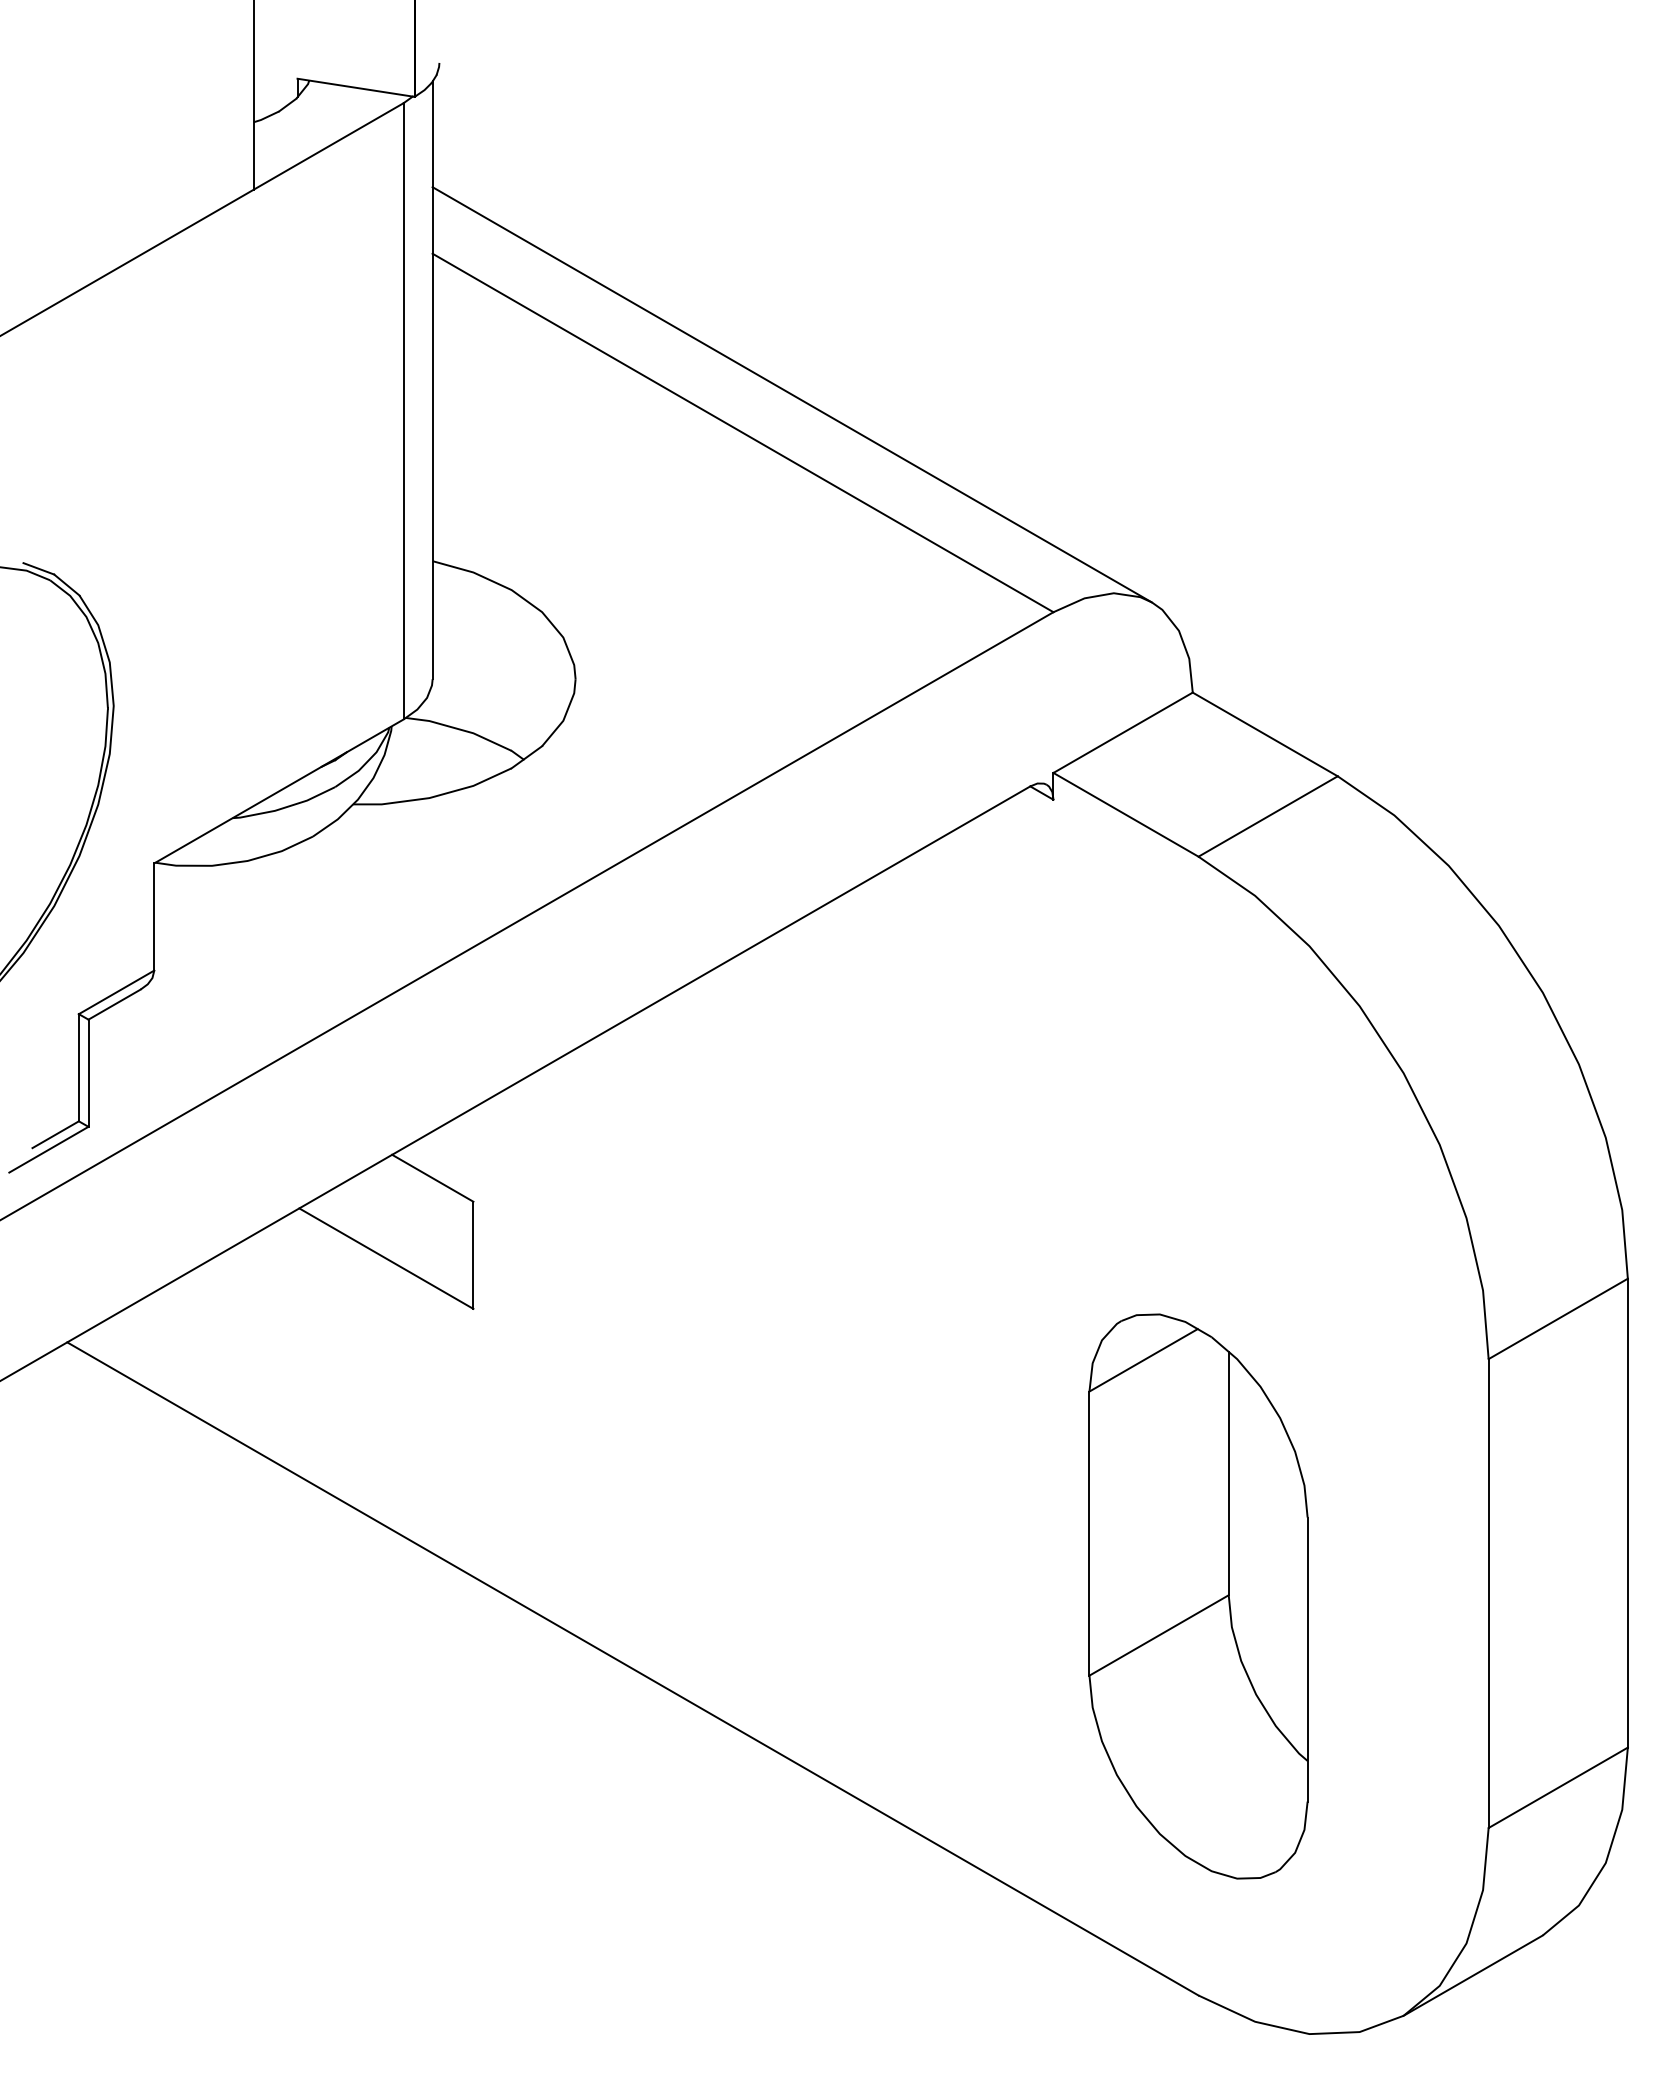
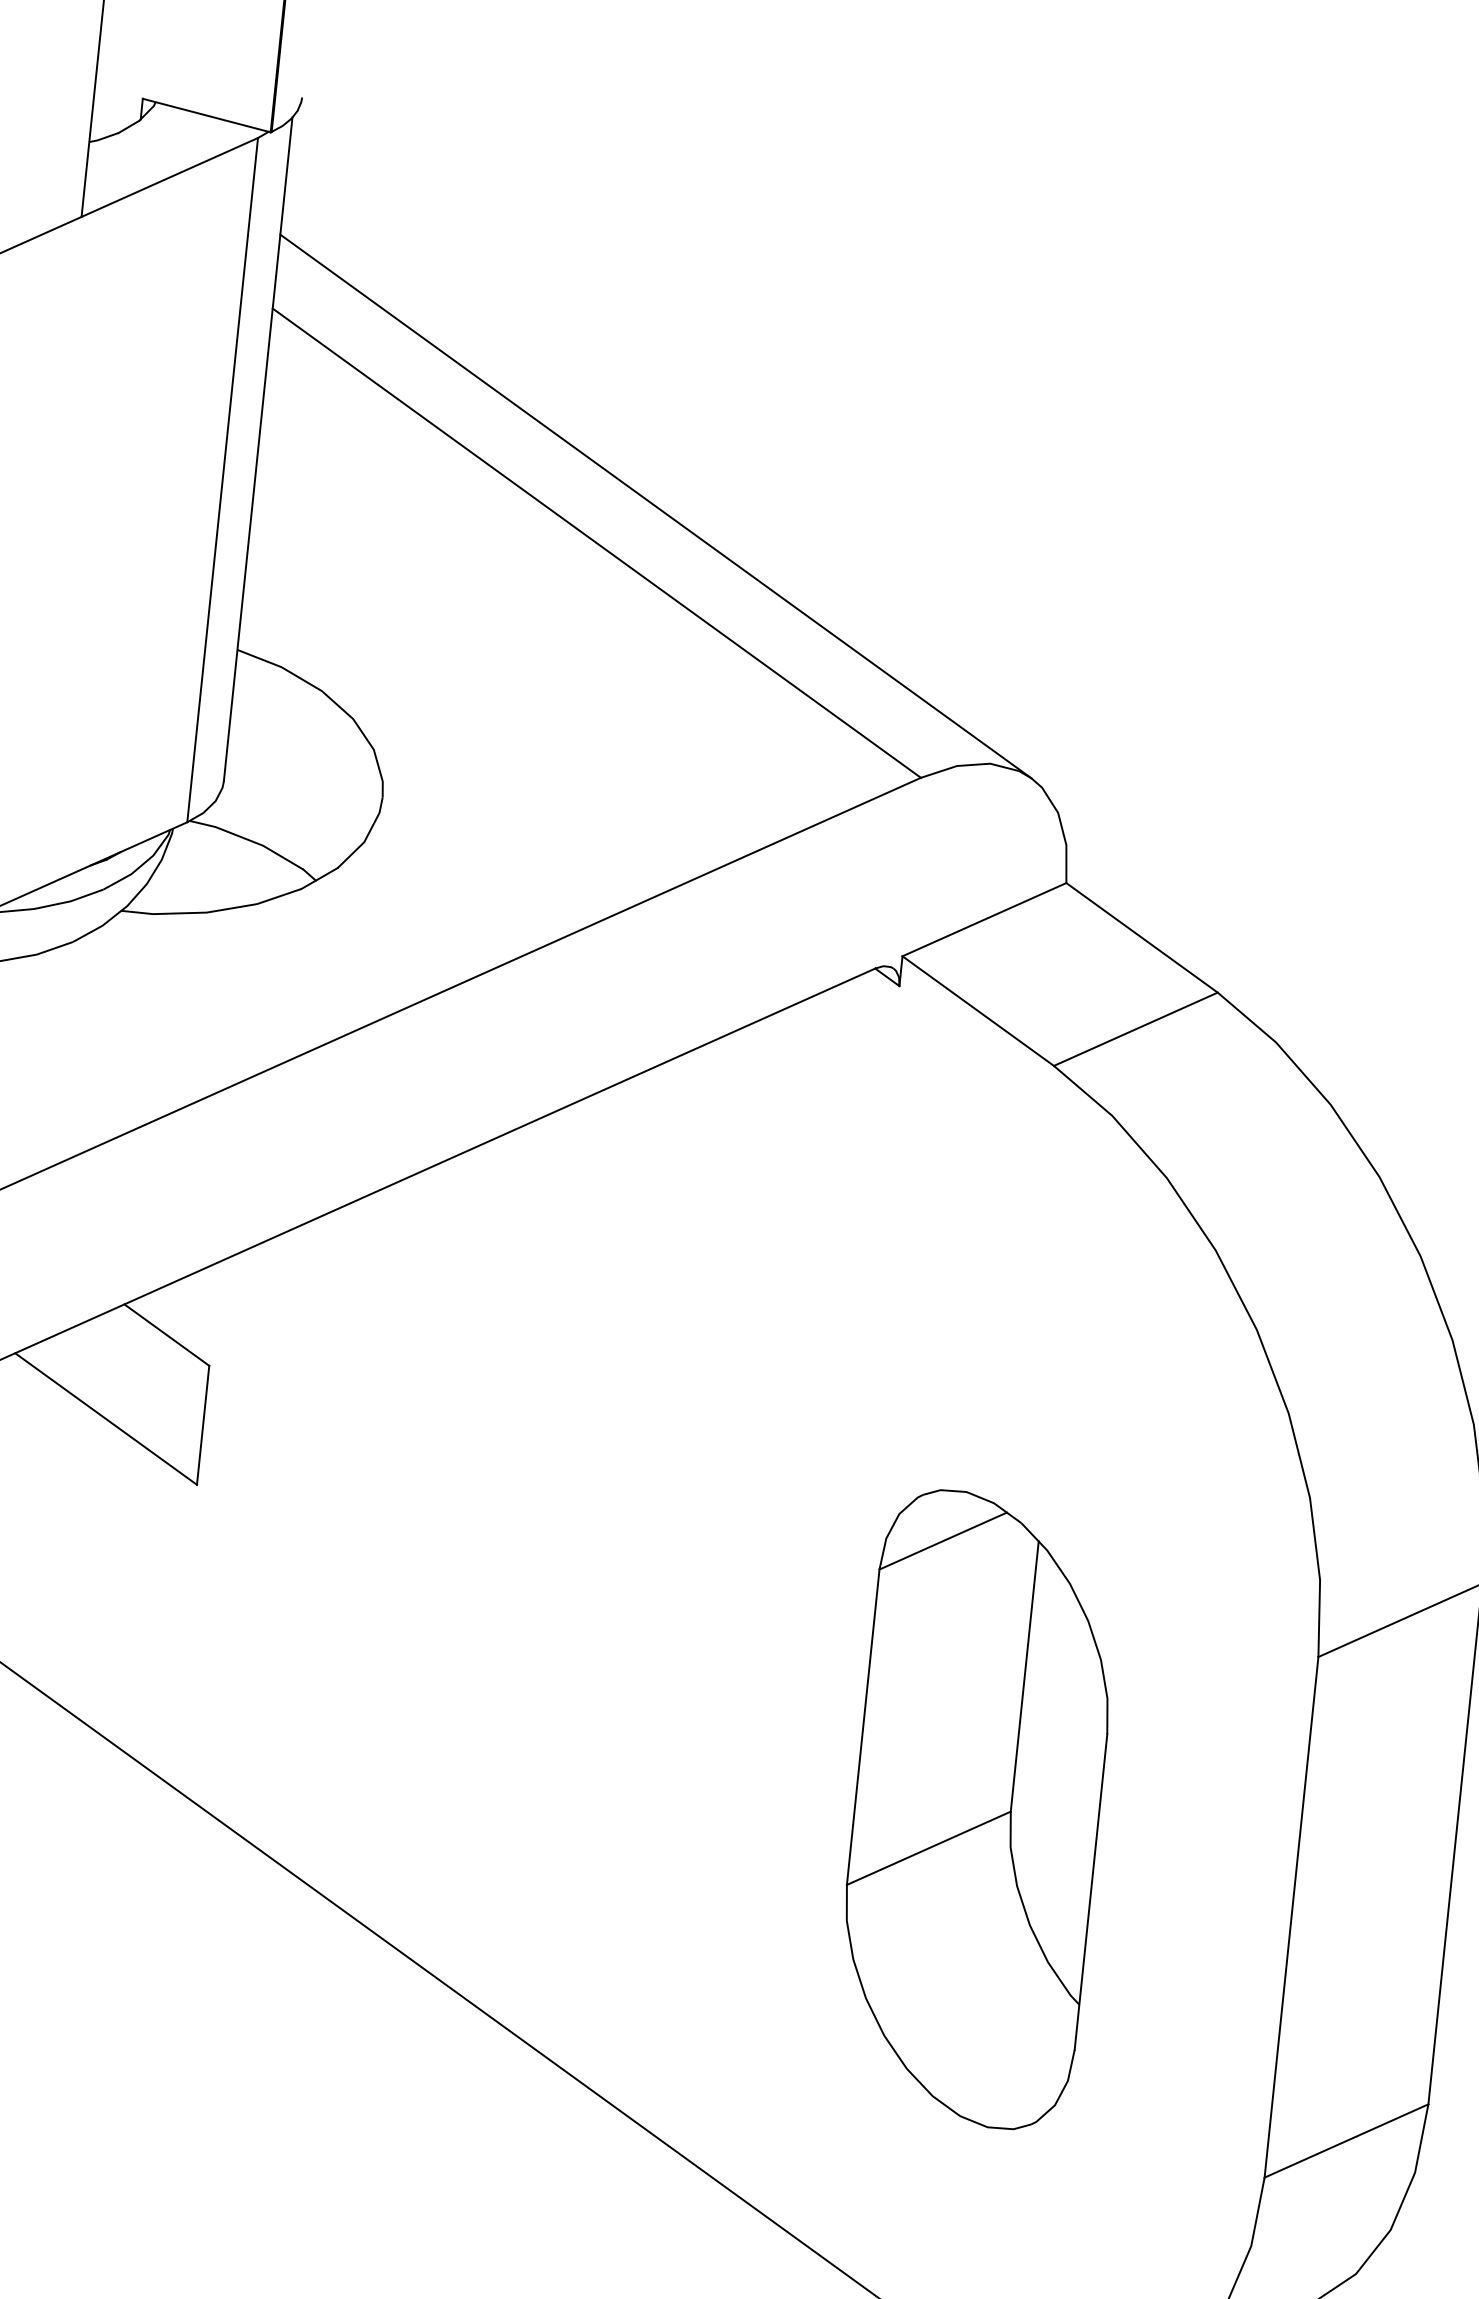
part: (1198, 1596) -> (977, 1809), moved

